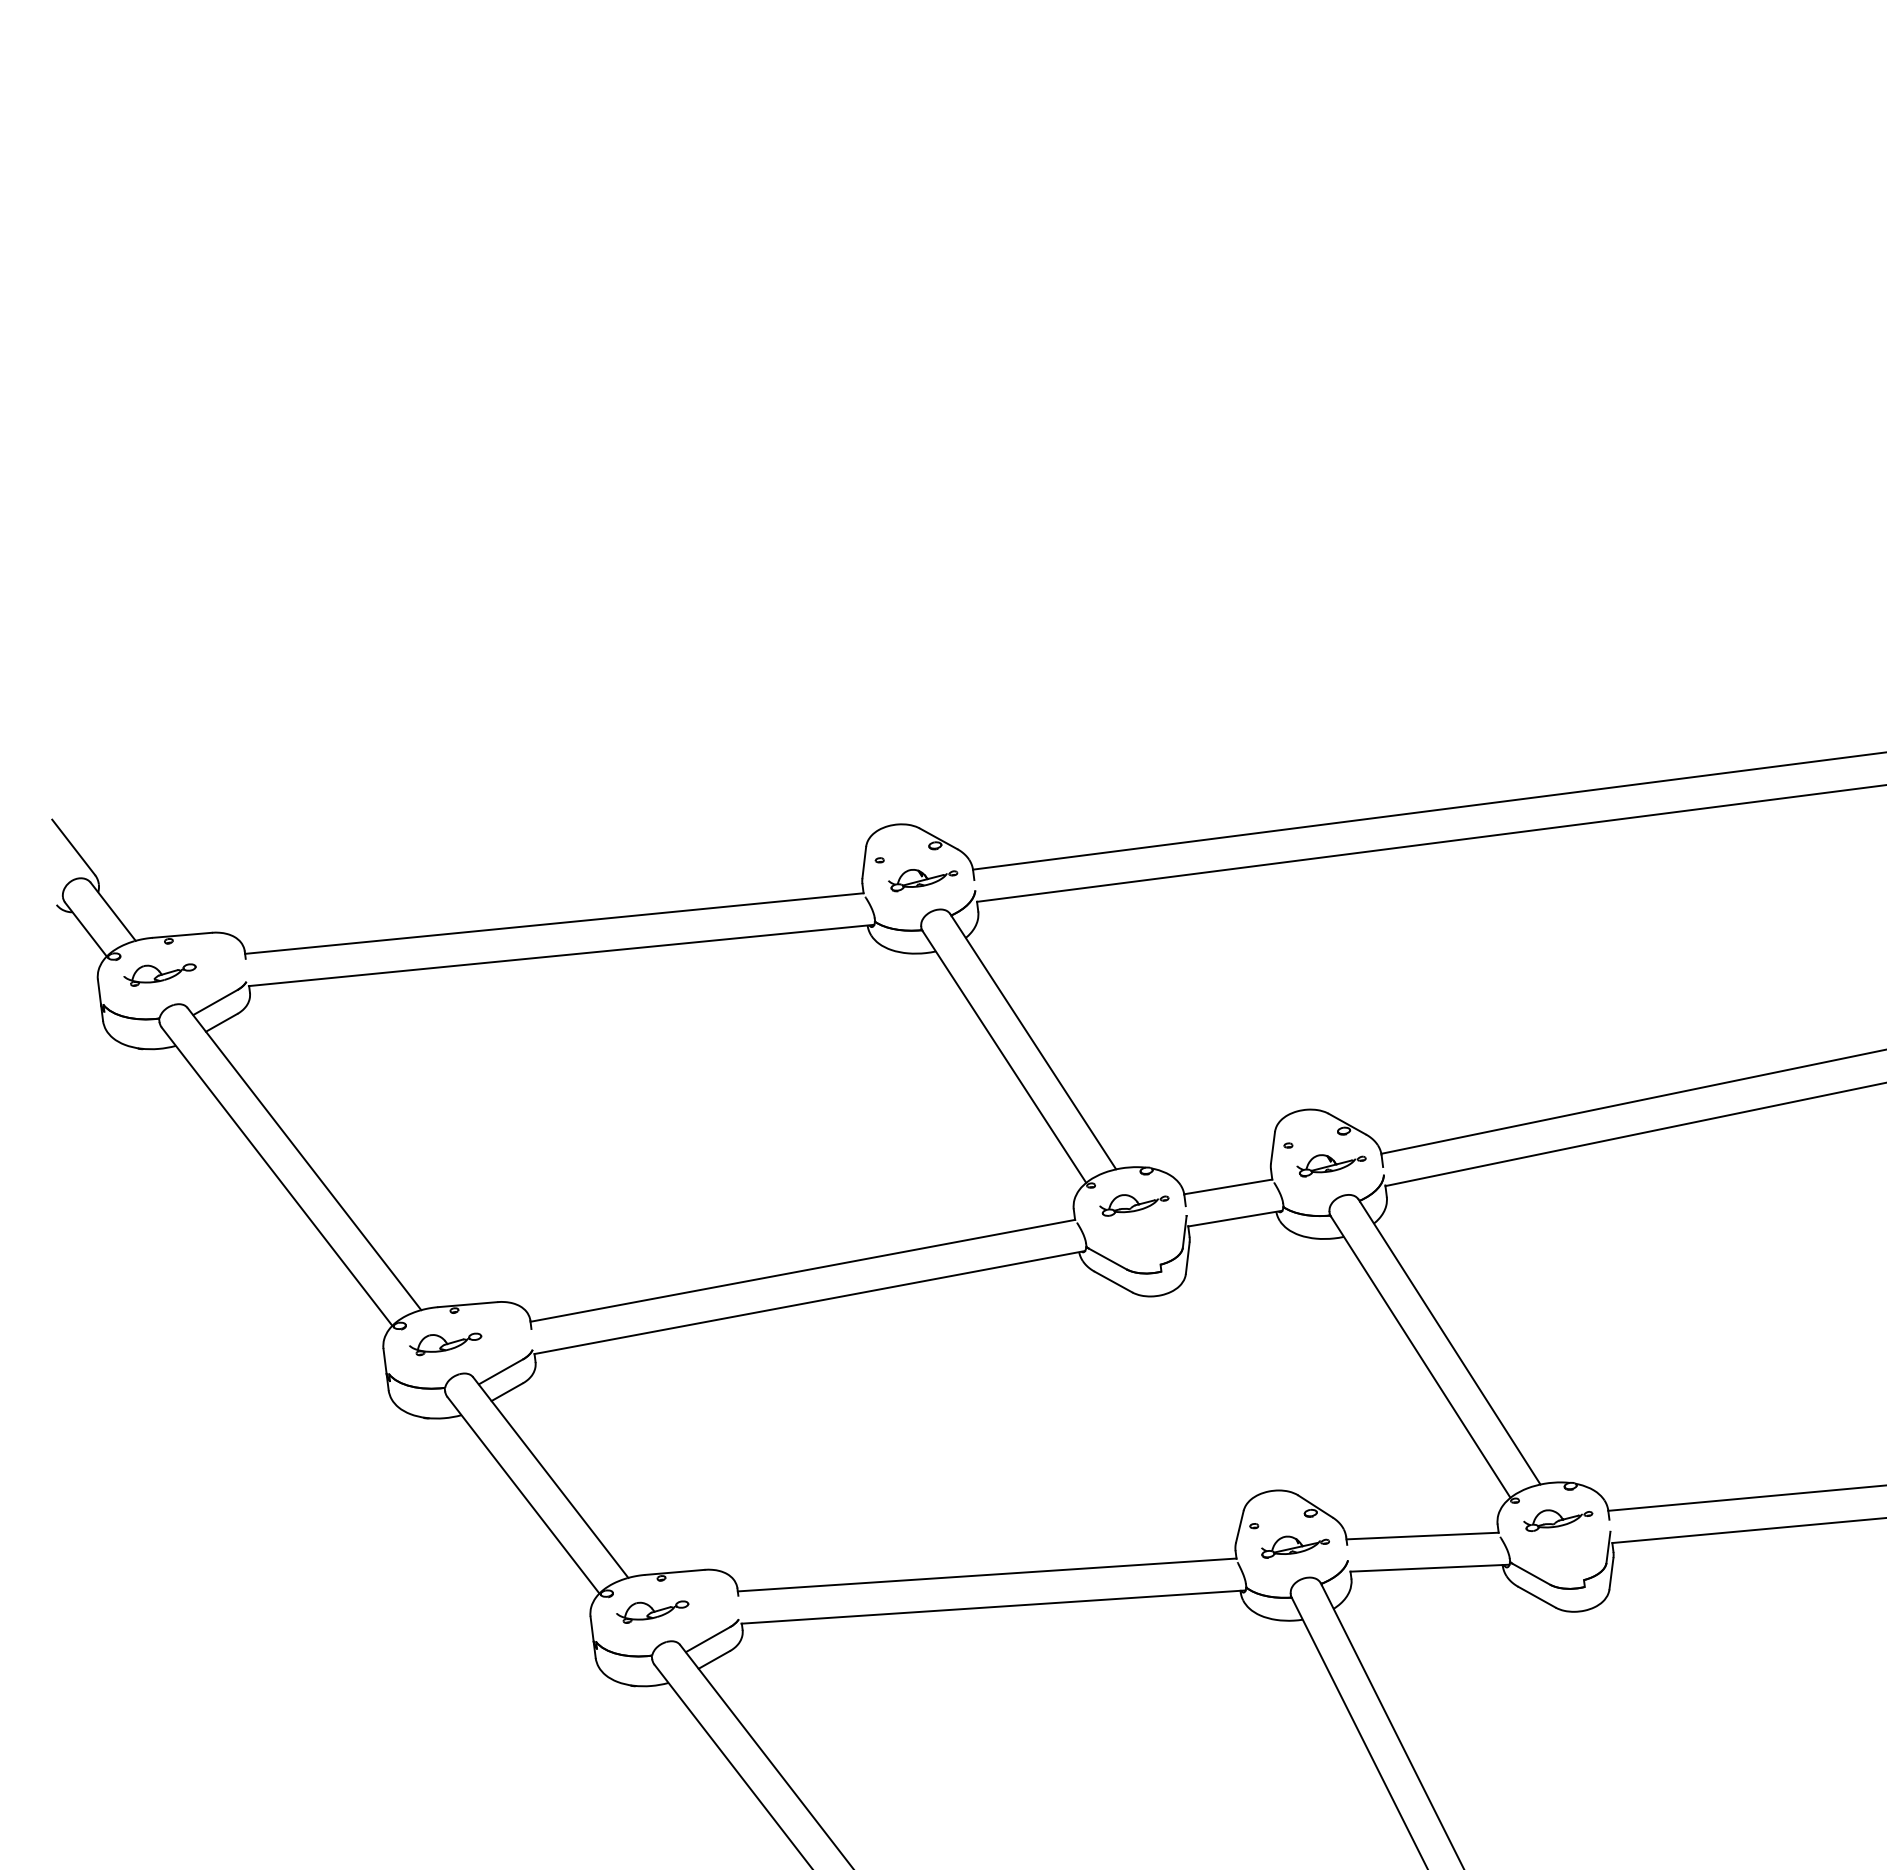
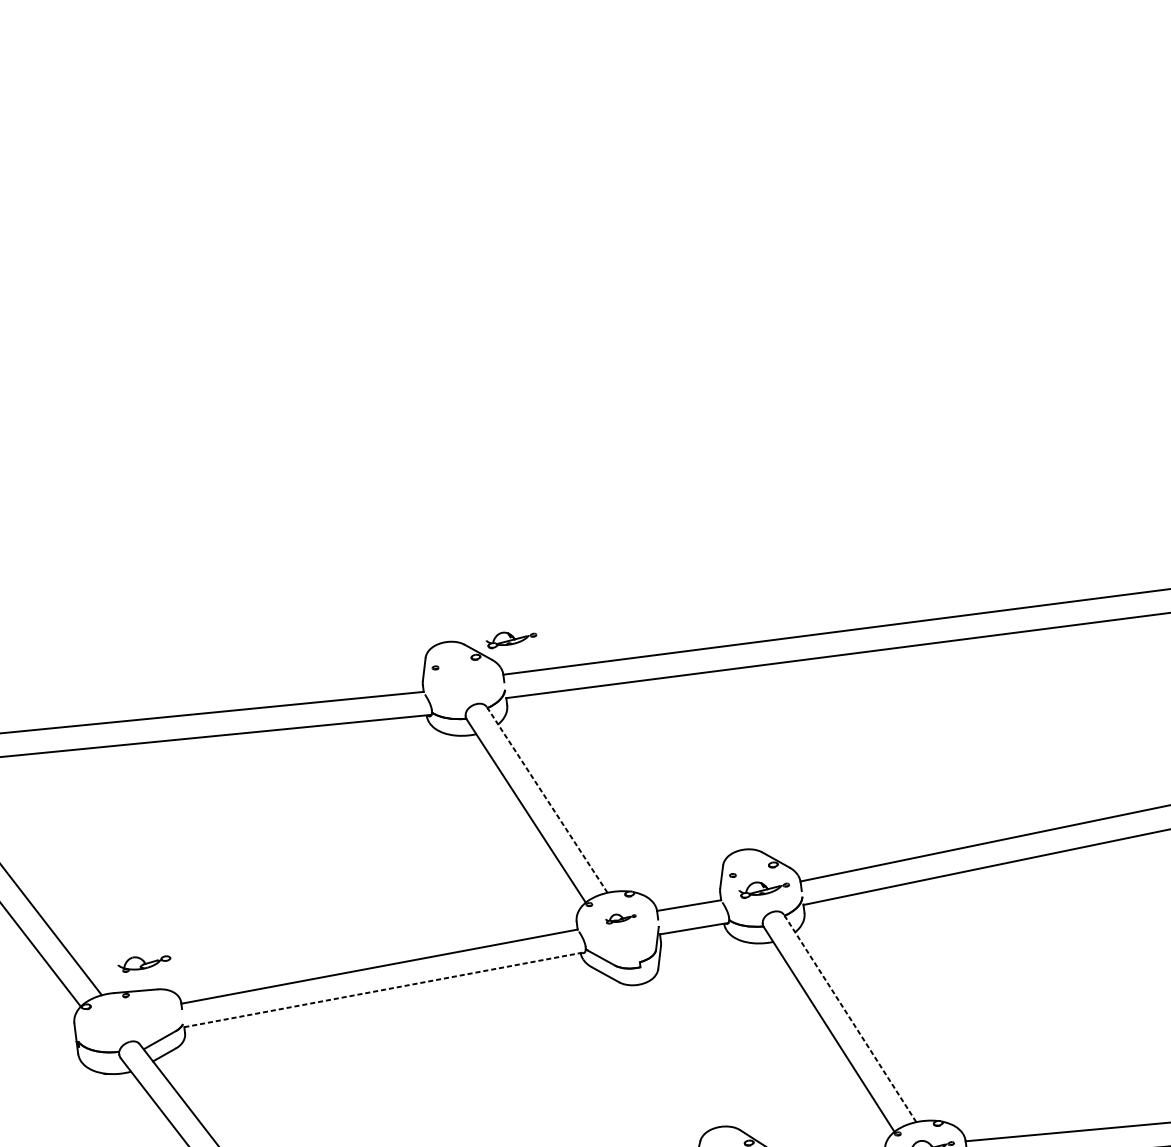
part: (923, 880) -> (511, 640), moved
line: (1032, 1041) -> (546, 799), solid -> dashed
part: (1134, 1205) -> (620, 919), size x0.6
line: (810, 1302) -> (385, 989), solid -> dashed
line: (1449, 1342) -> (850, 1018), solid -> dashed
part: (445, 1344) -> (144, 964), moved

